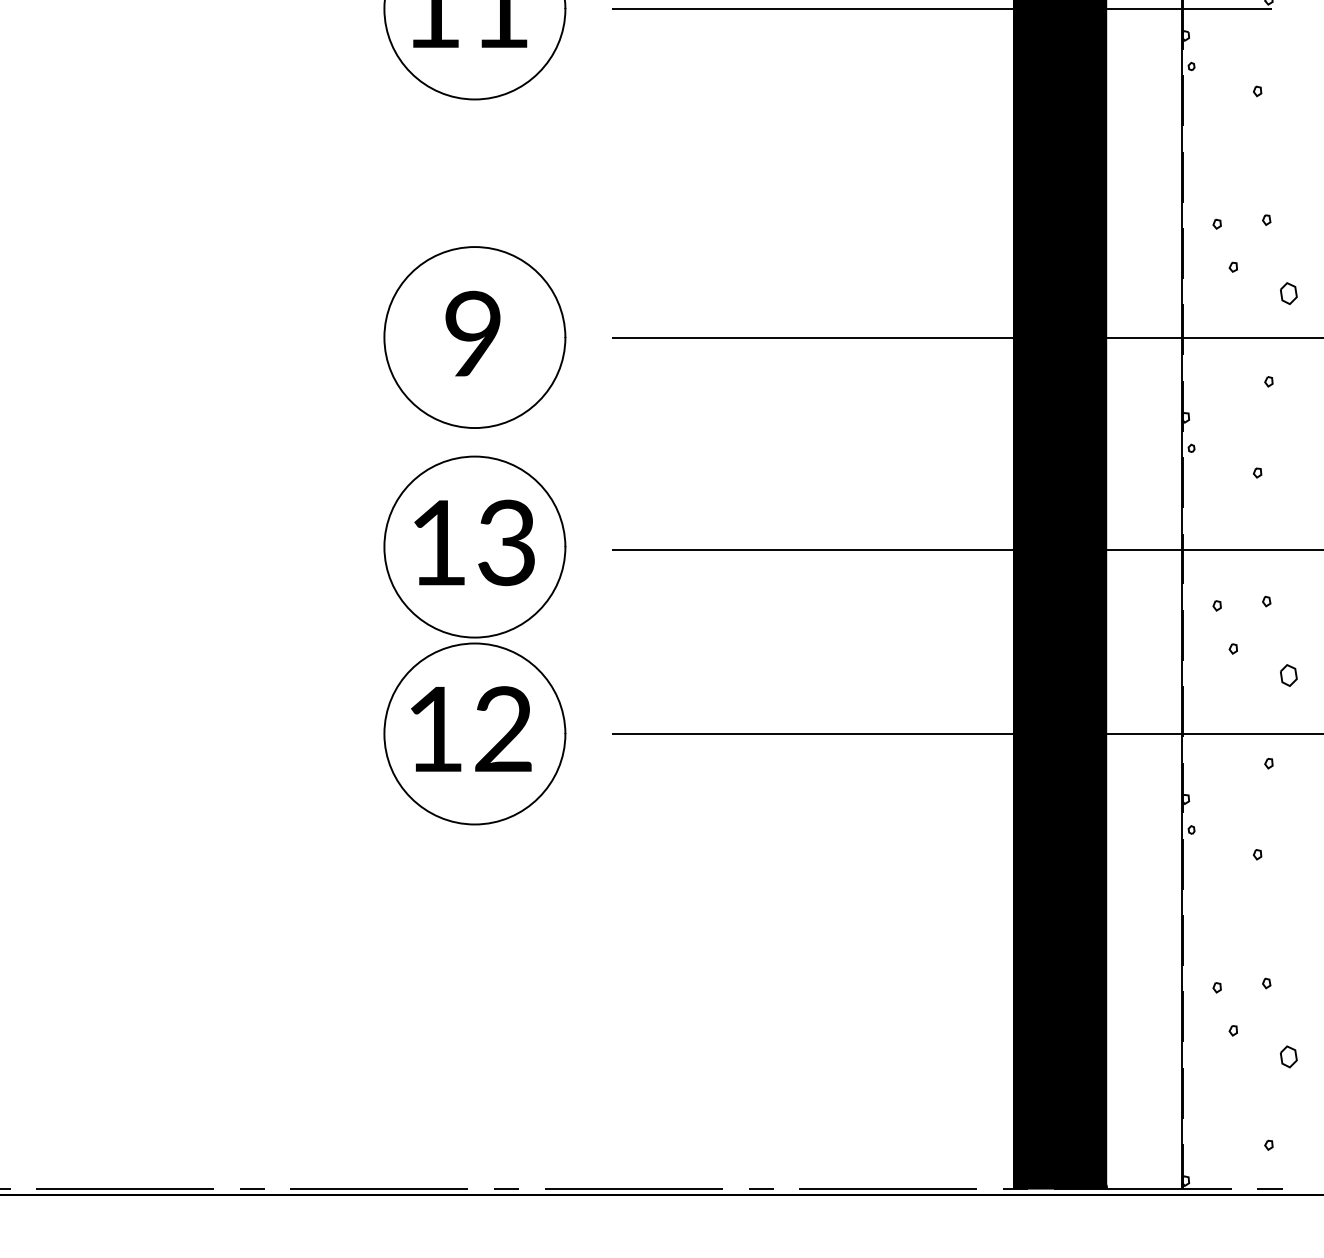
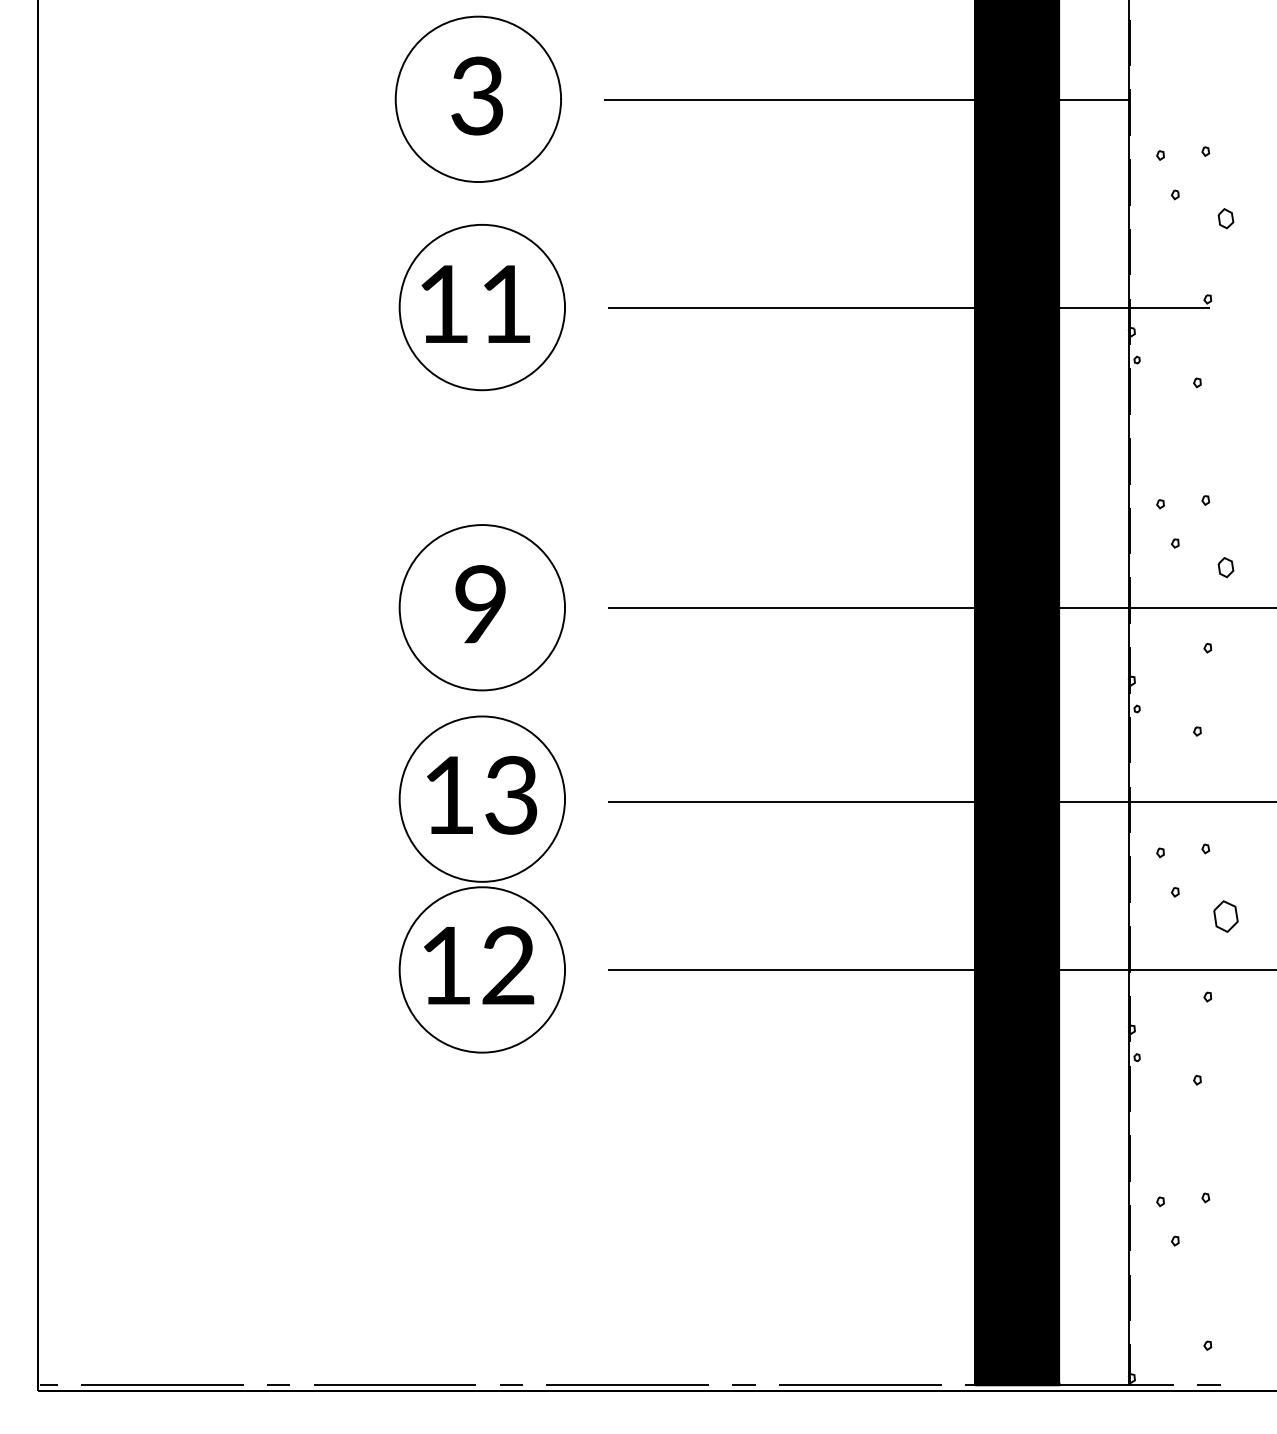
part: (1288, 675) -> (1225, 916), size x1.6
part: (1288, 1056) -> (1225, 1264), removed

